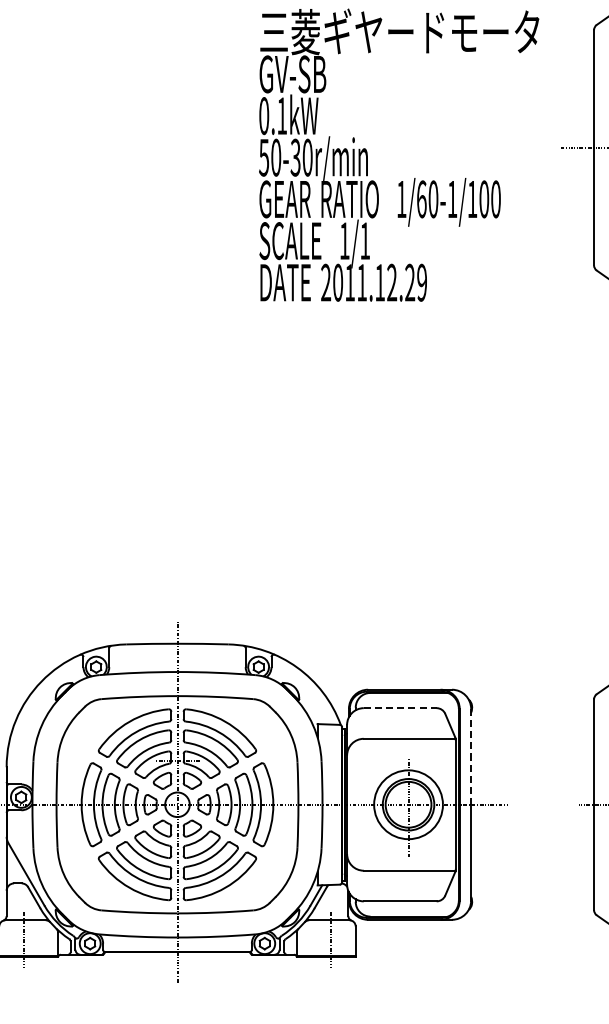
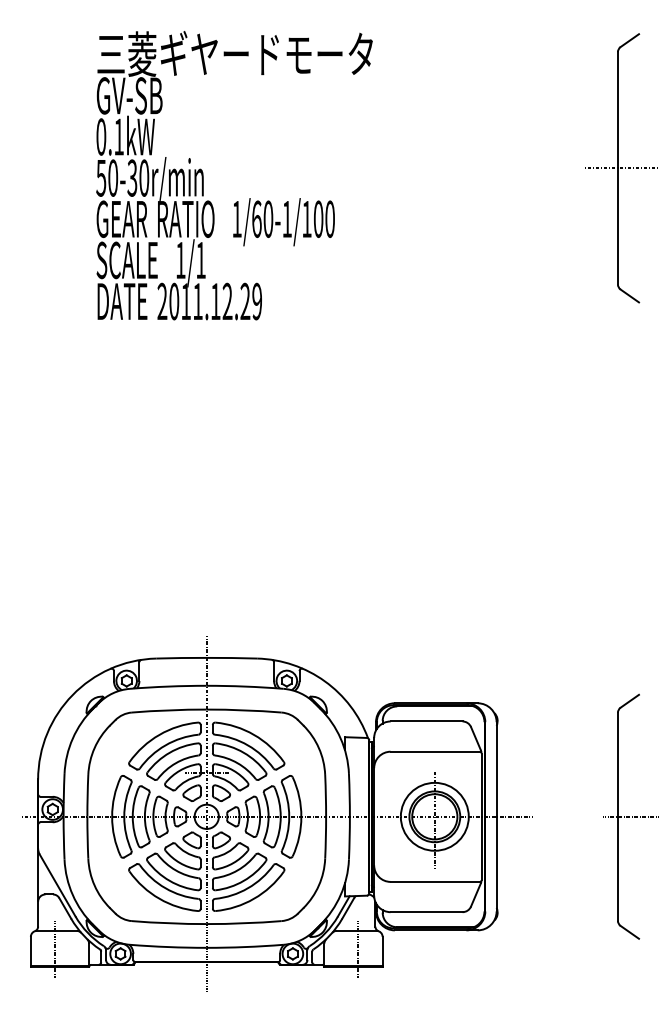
text: (399, 155) -> (234, 175), moved
line: (400, 708) -> (426, 721), dashed -> solid
line: (471, 757) -> (496, 770), dashed -> solid

